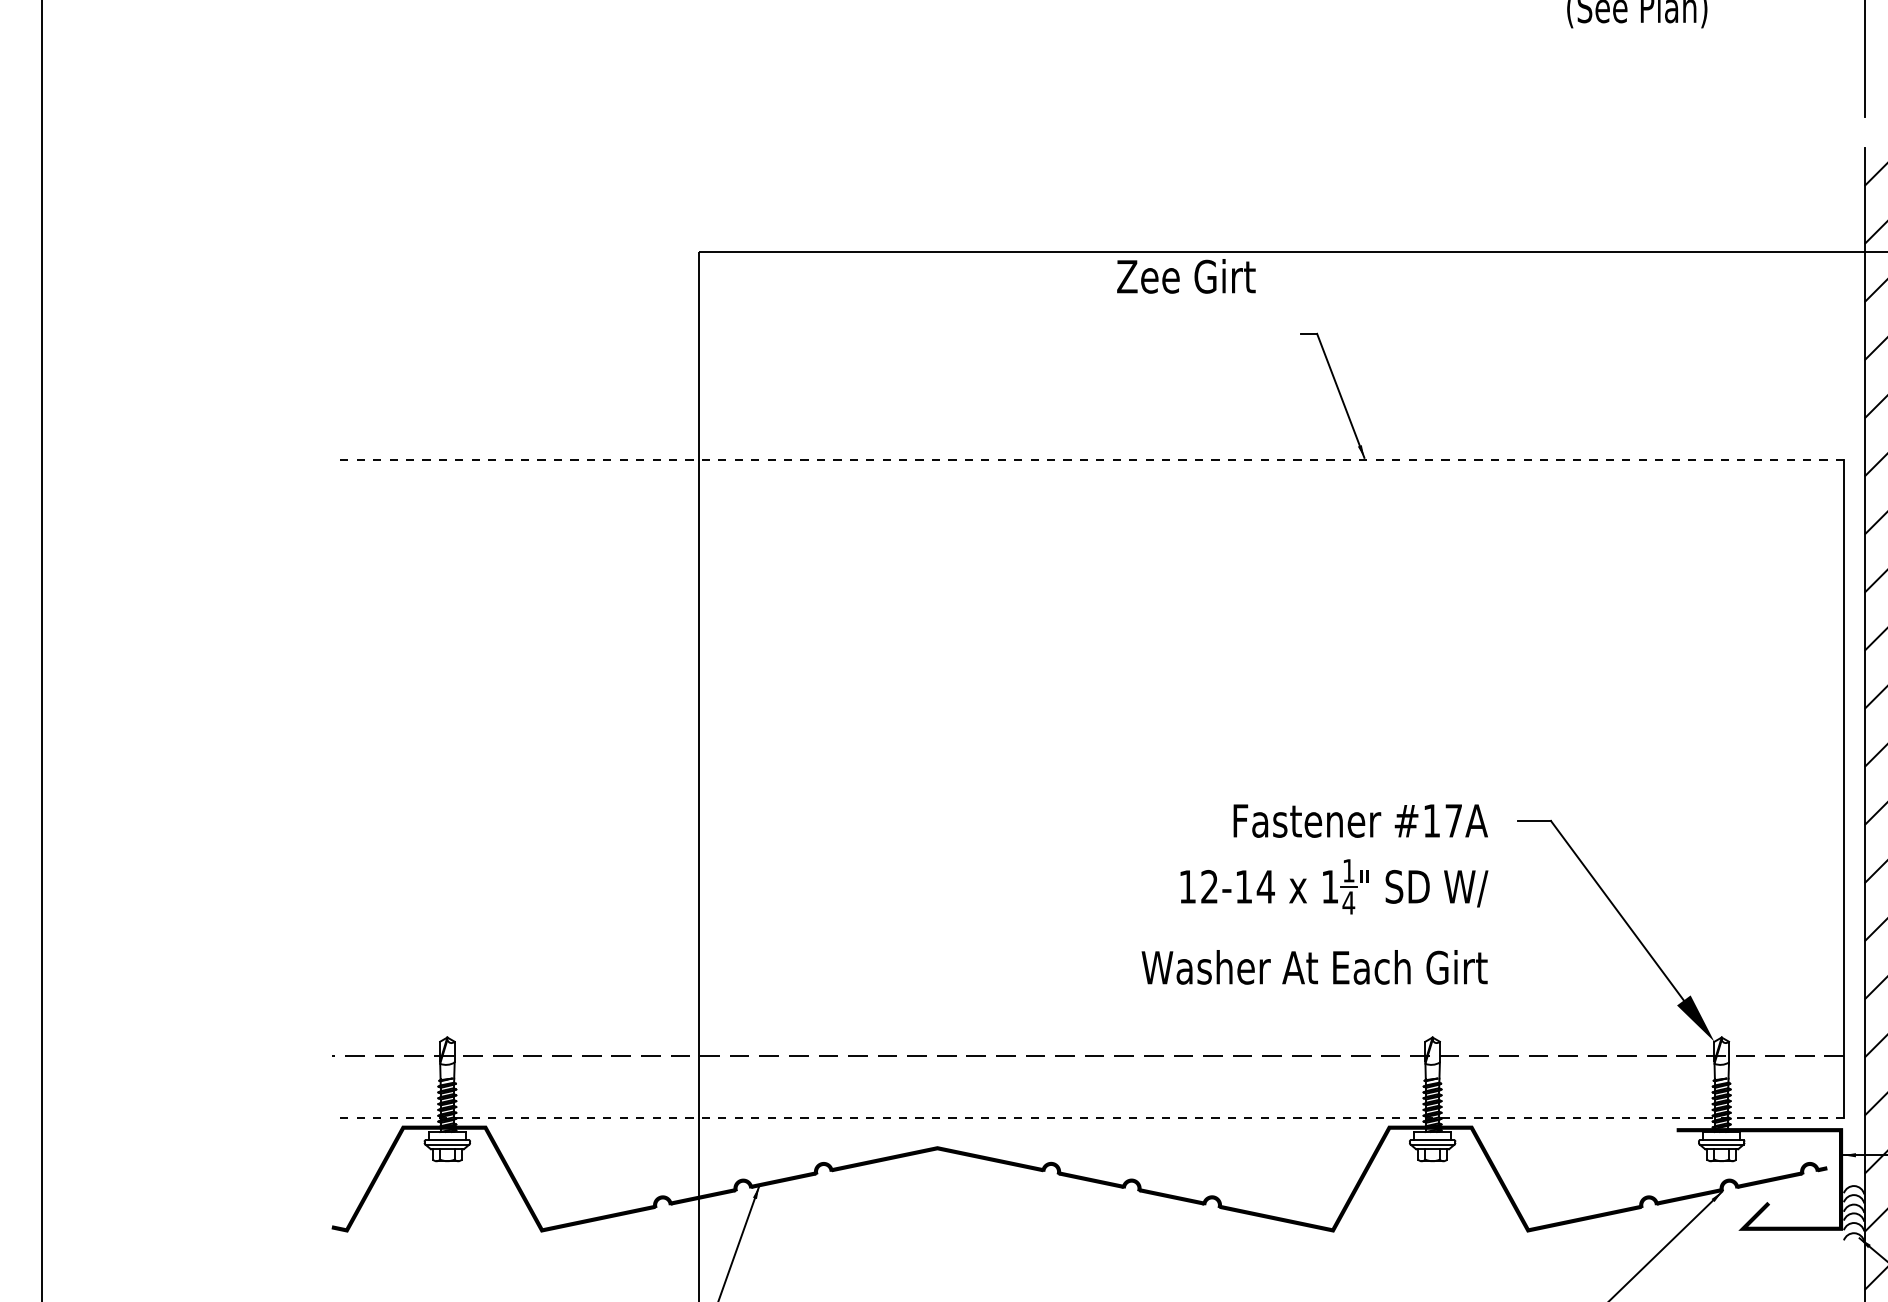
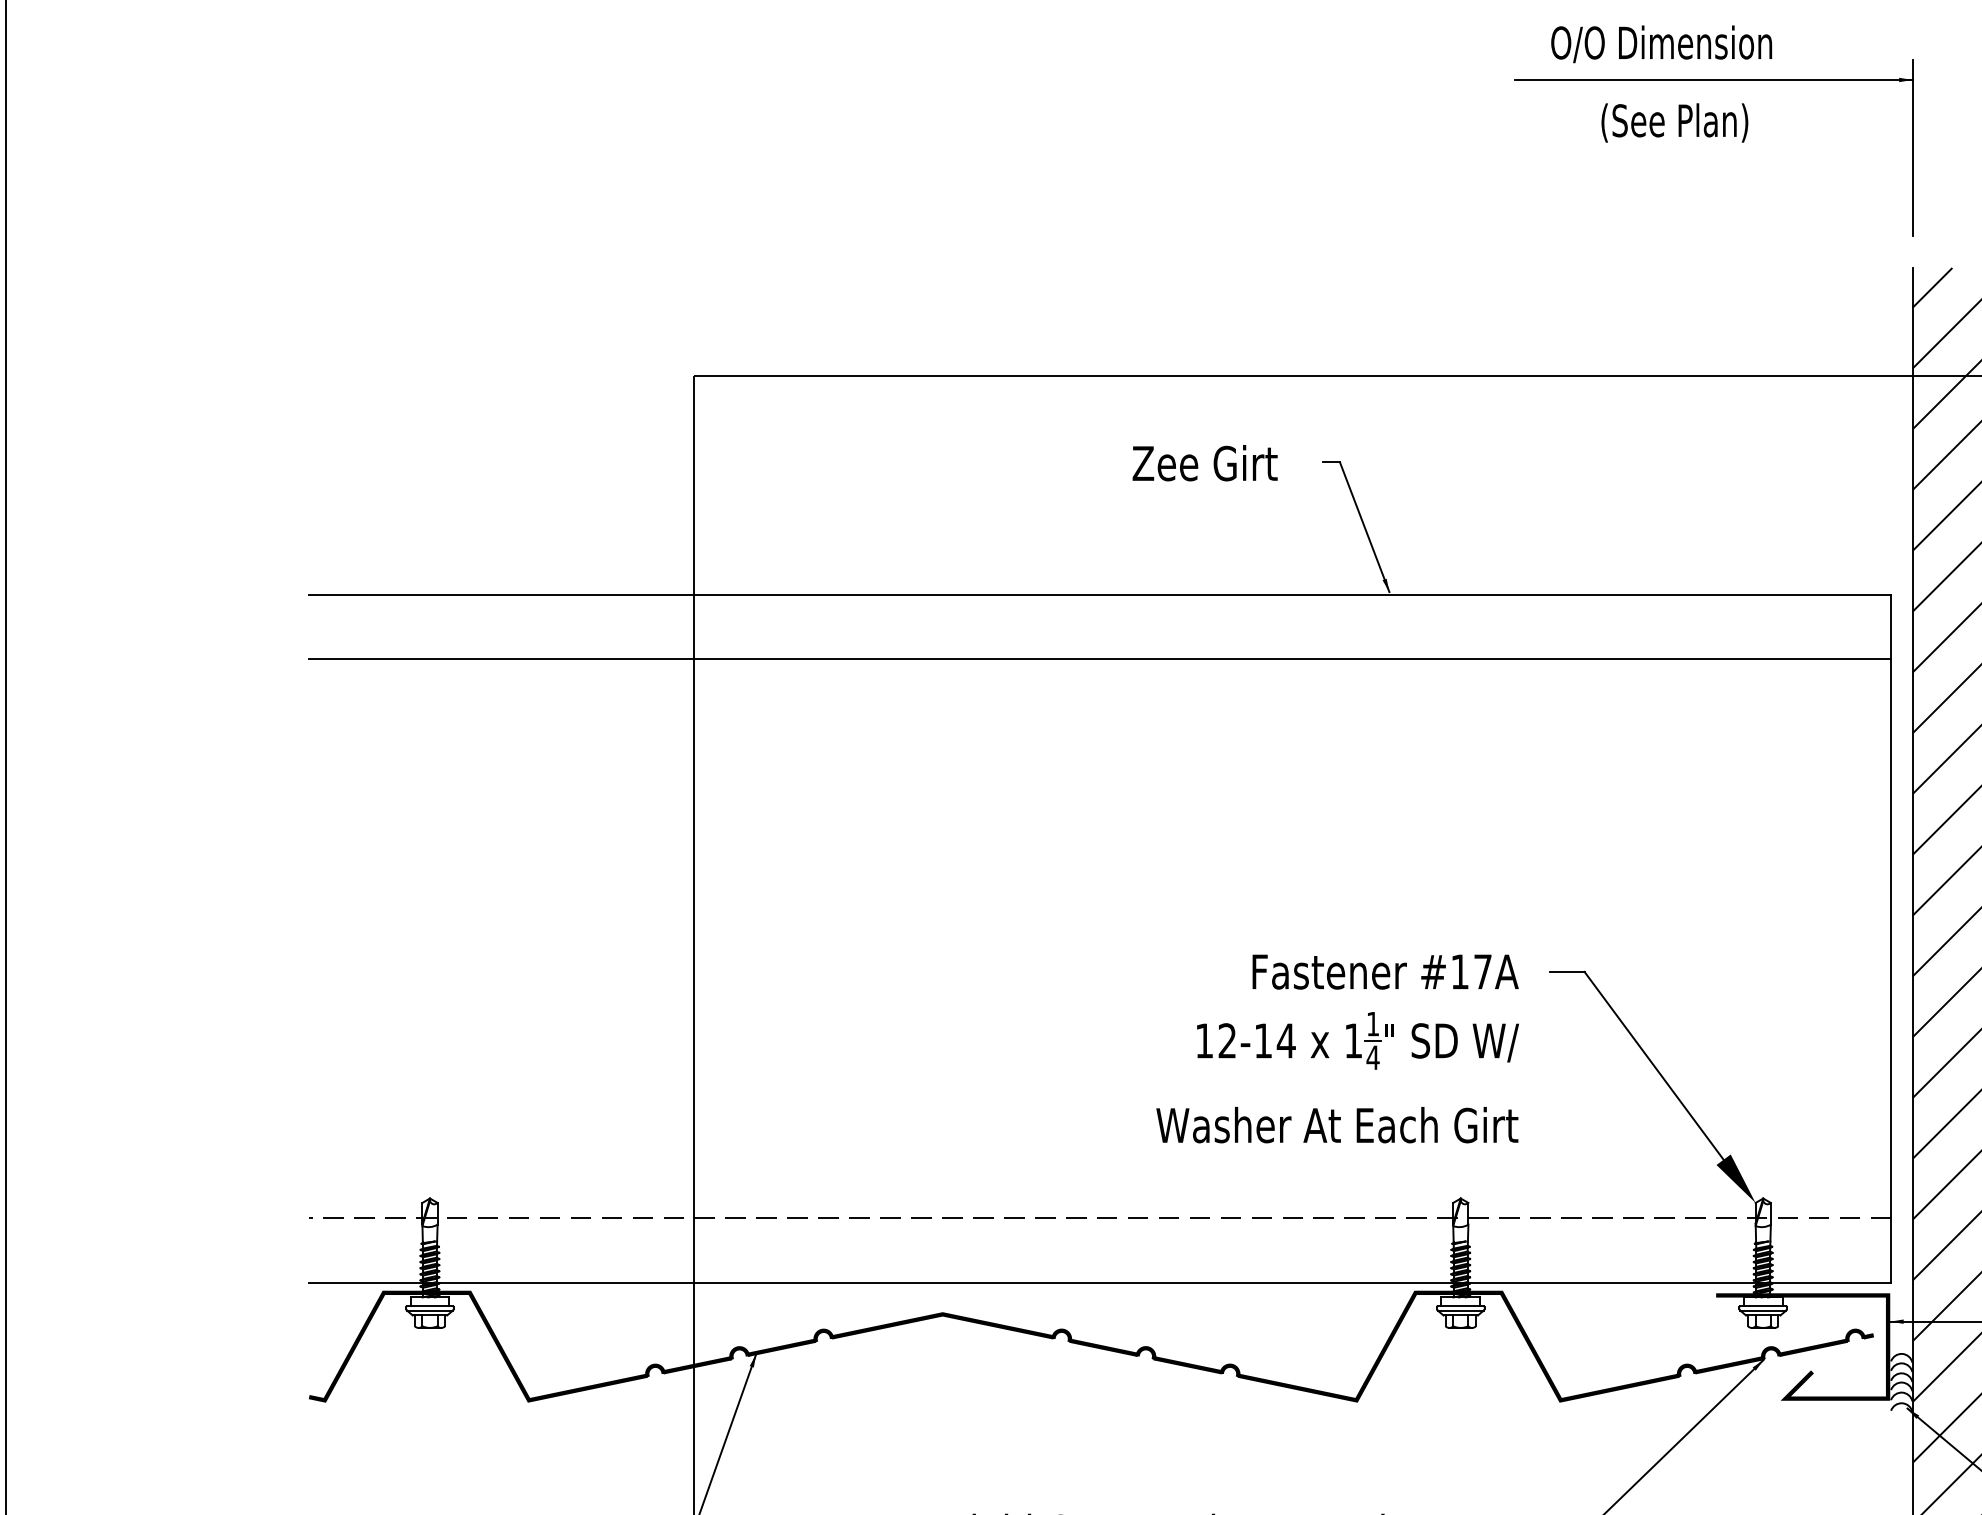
text: (1185, 276) -> (1204, 463), moved
line: (1087, 460) -> (1099, 594), dashed -> solid
line: (1088, 522) -> (1100, 659), added
line: (1087, 1117) -> (1099, 1282), dashed -> solid

